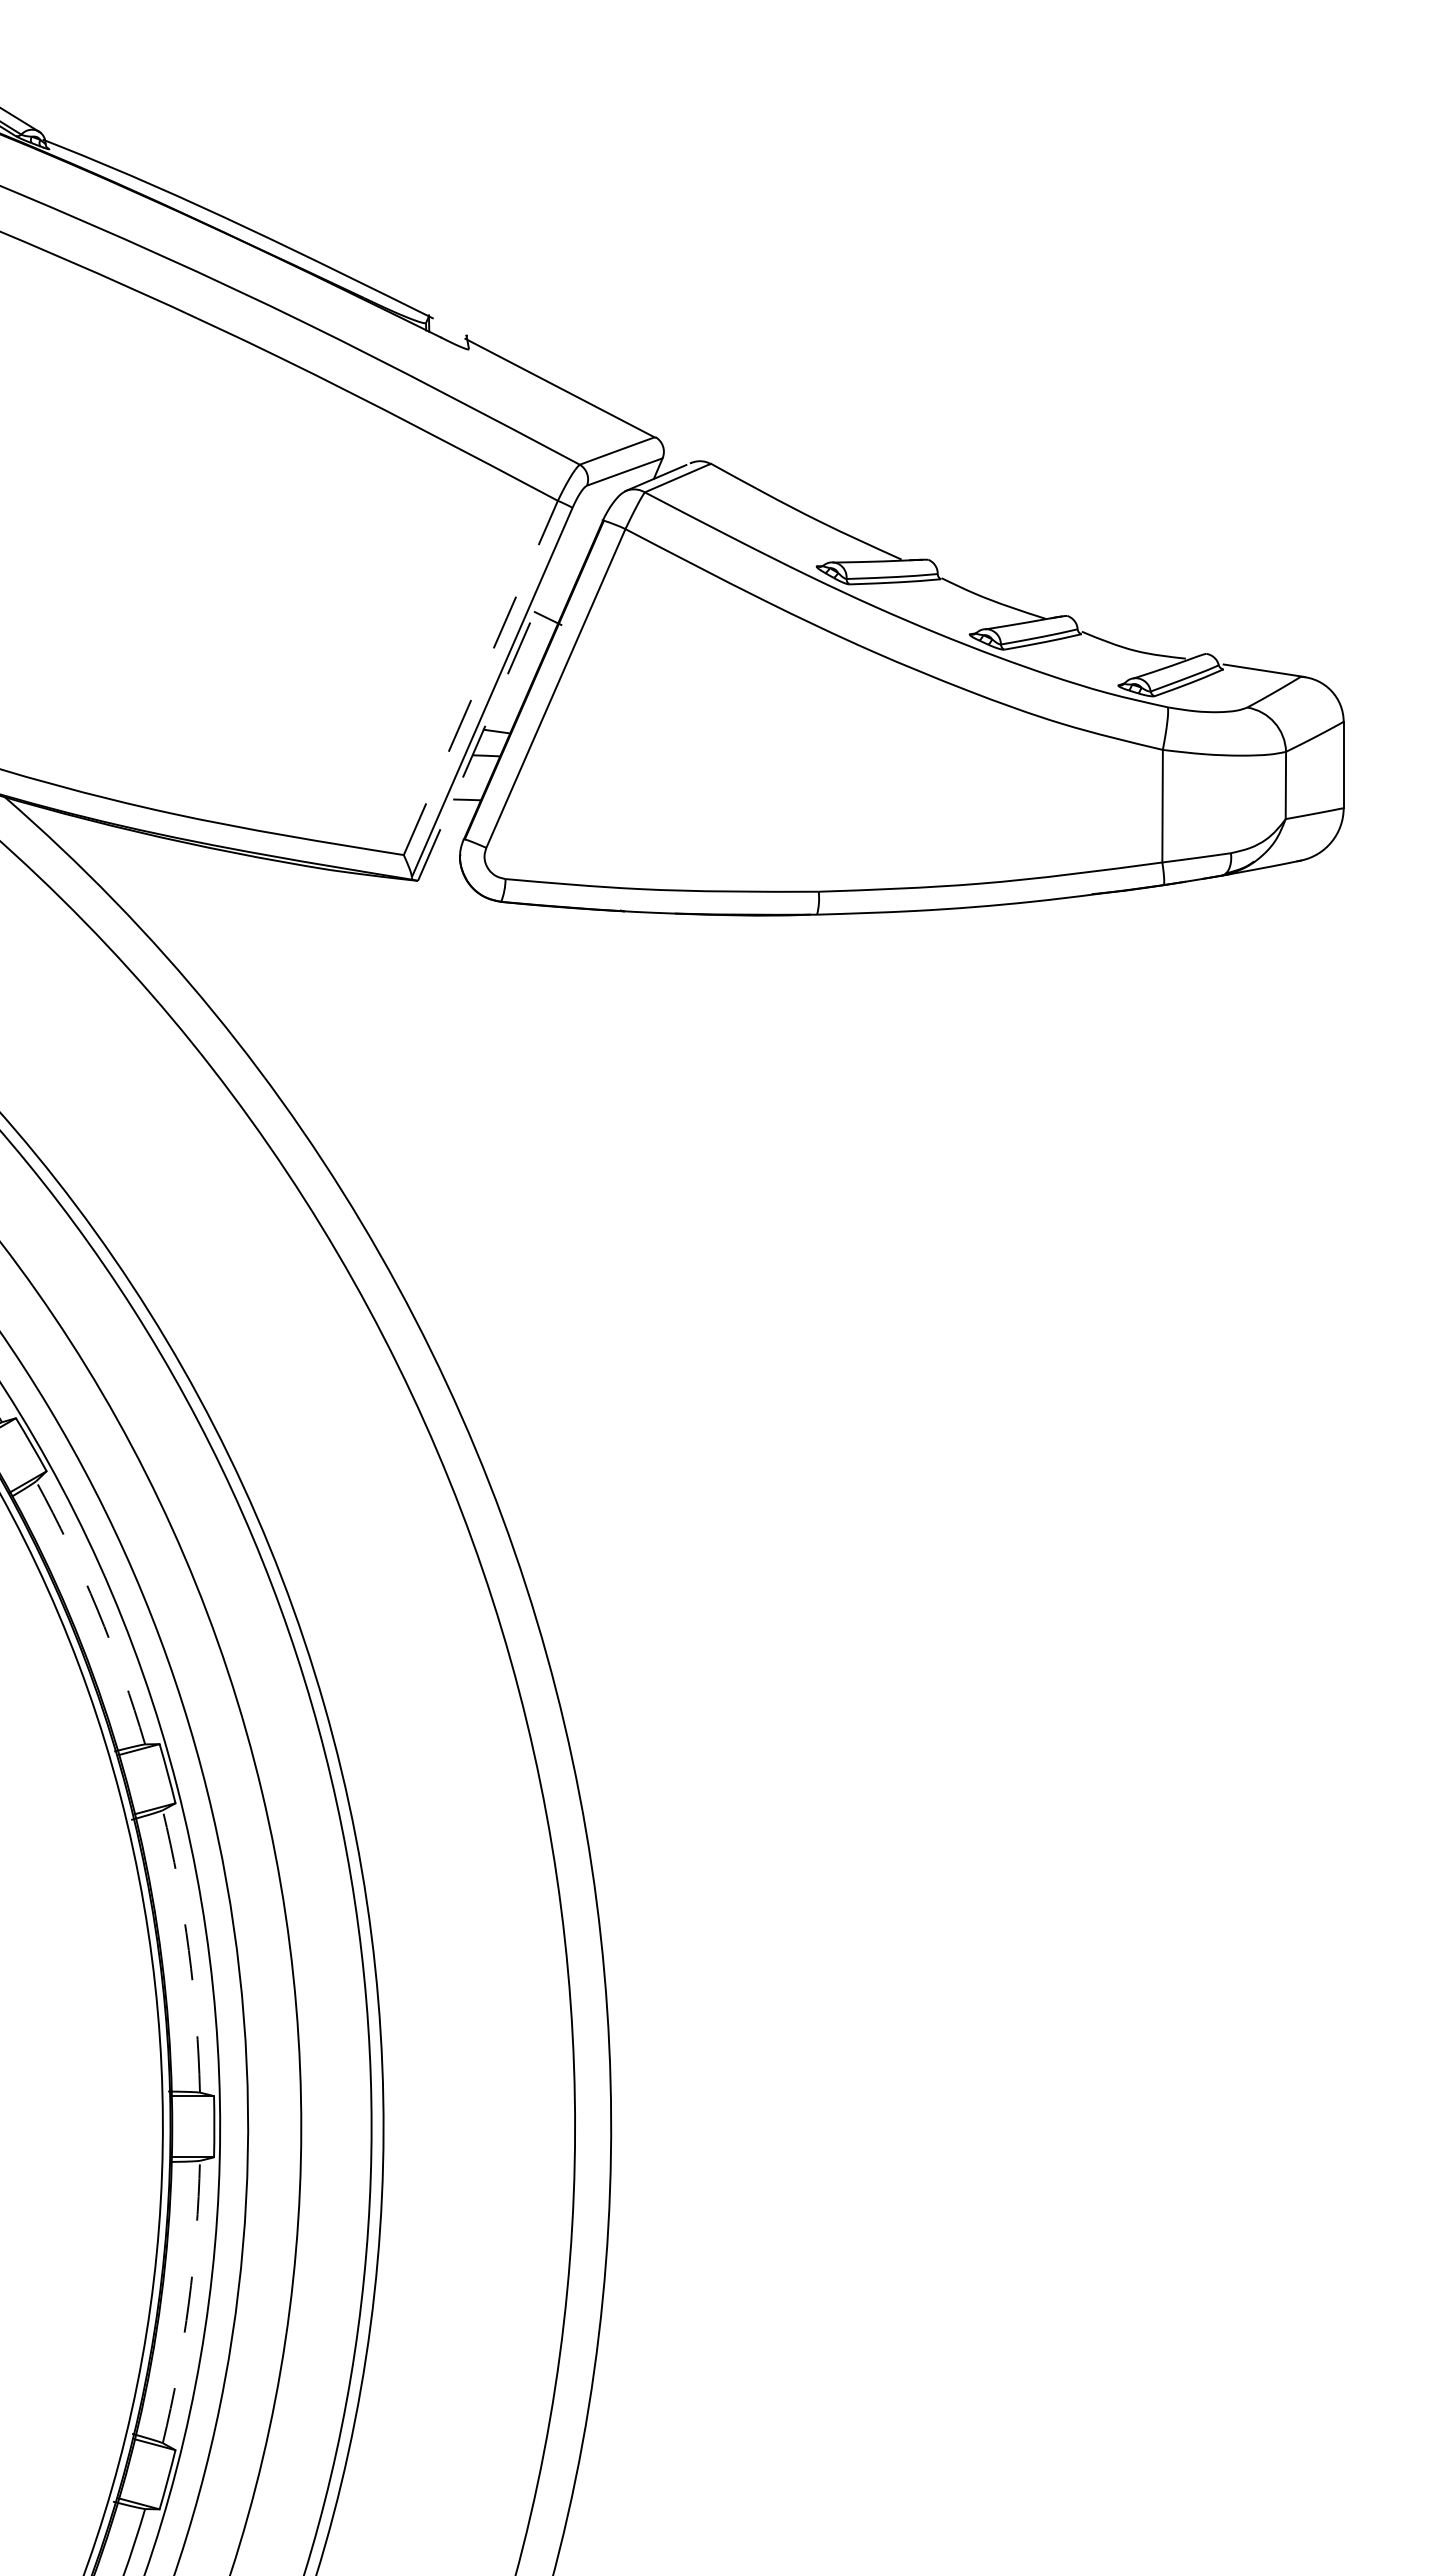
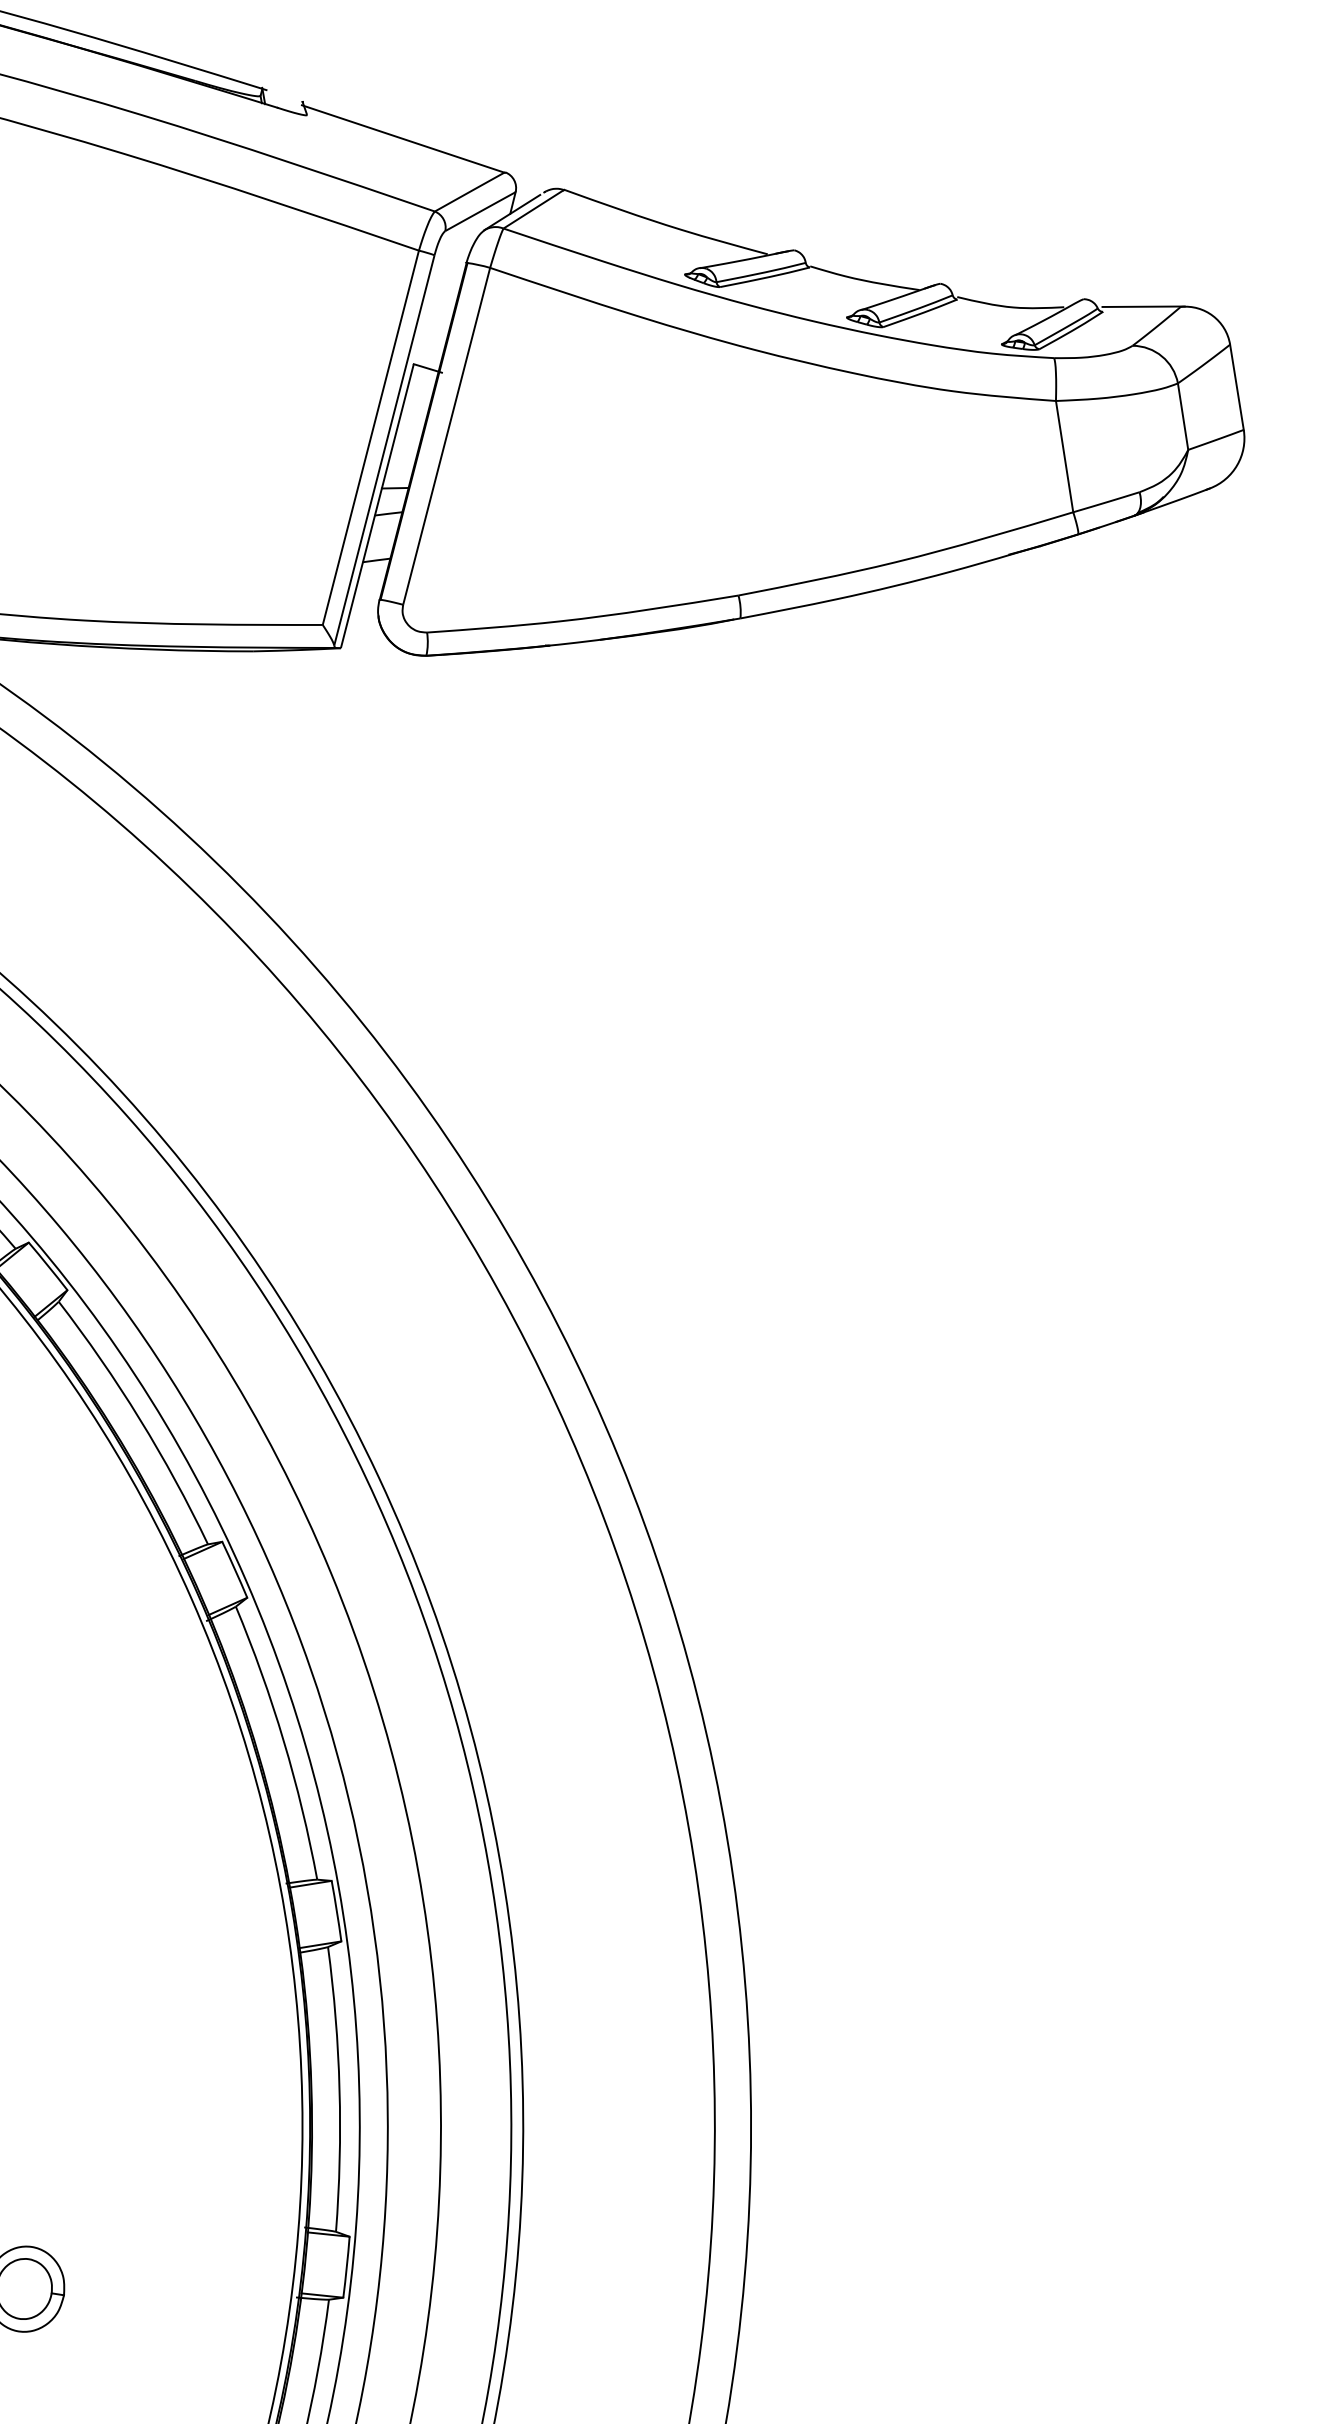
line: (481, 677) -> (371, 437), dashed -> solid
line: (476, 745) -> (377, 505), dashed -> solid
arc: (97, 1610) -> (139, 1419), dashed -> solid
arc: (188, 1950) -> (283, 1741), dashed -> solid
arc: (188, 2303) -> (339, 2089), dashed -> solid

